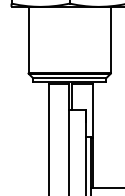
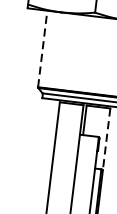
line: (28, 39) -> (42, 48), solid -> dashed
line: (92, 110) -> (106, 138), solid -> dashed

